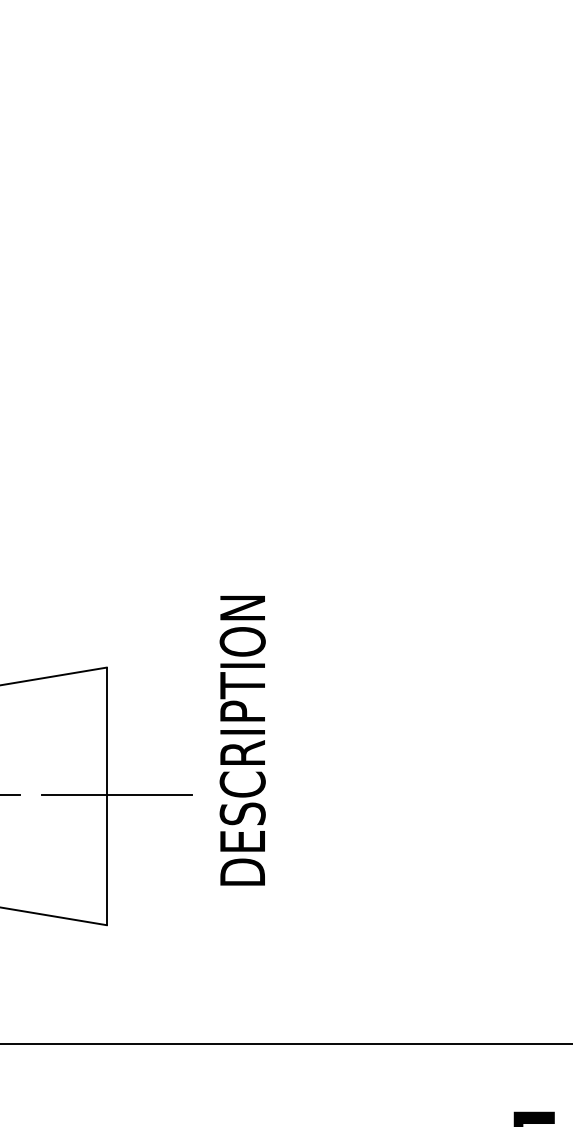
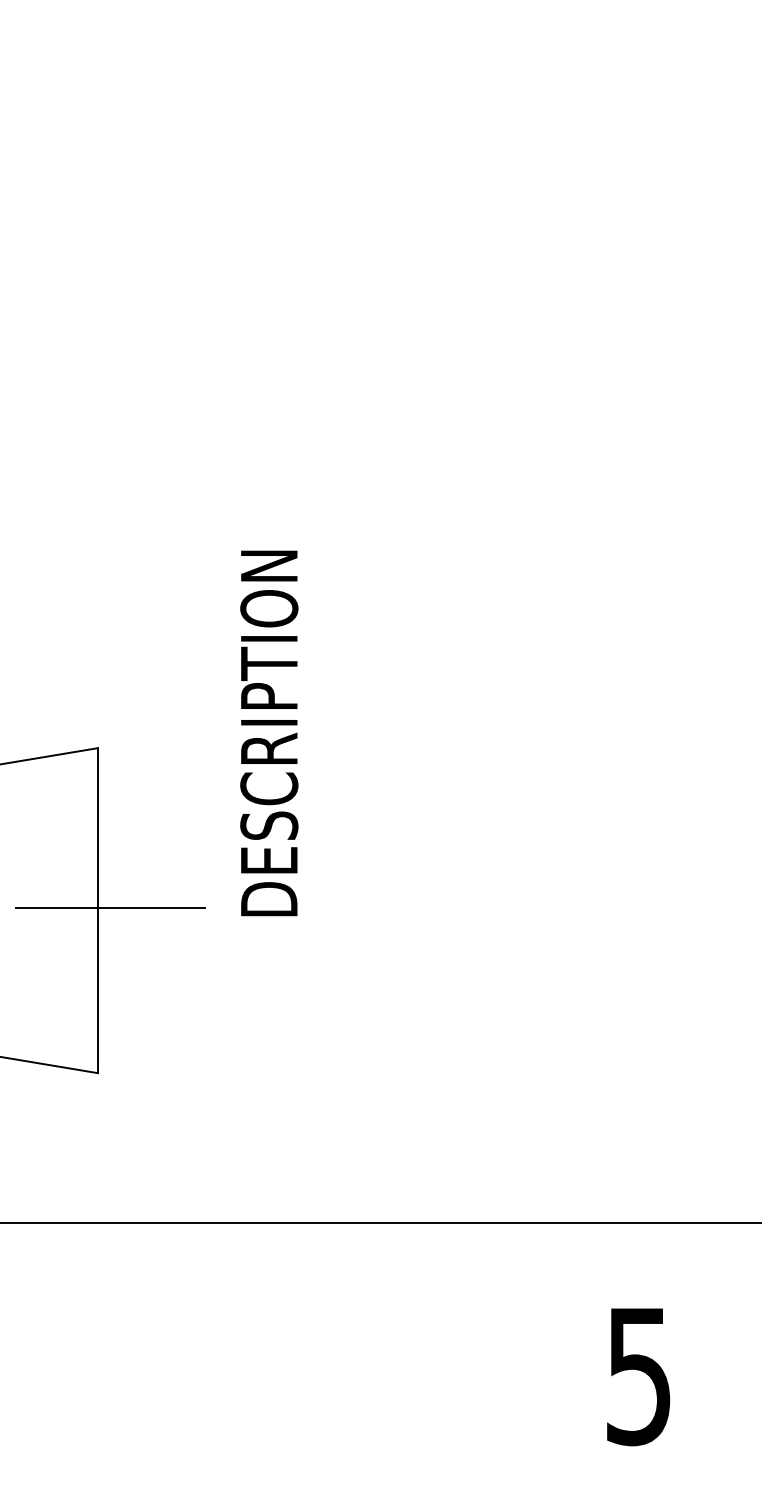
text: (242, 740) -> (269, 733), moved

